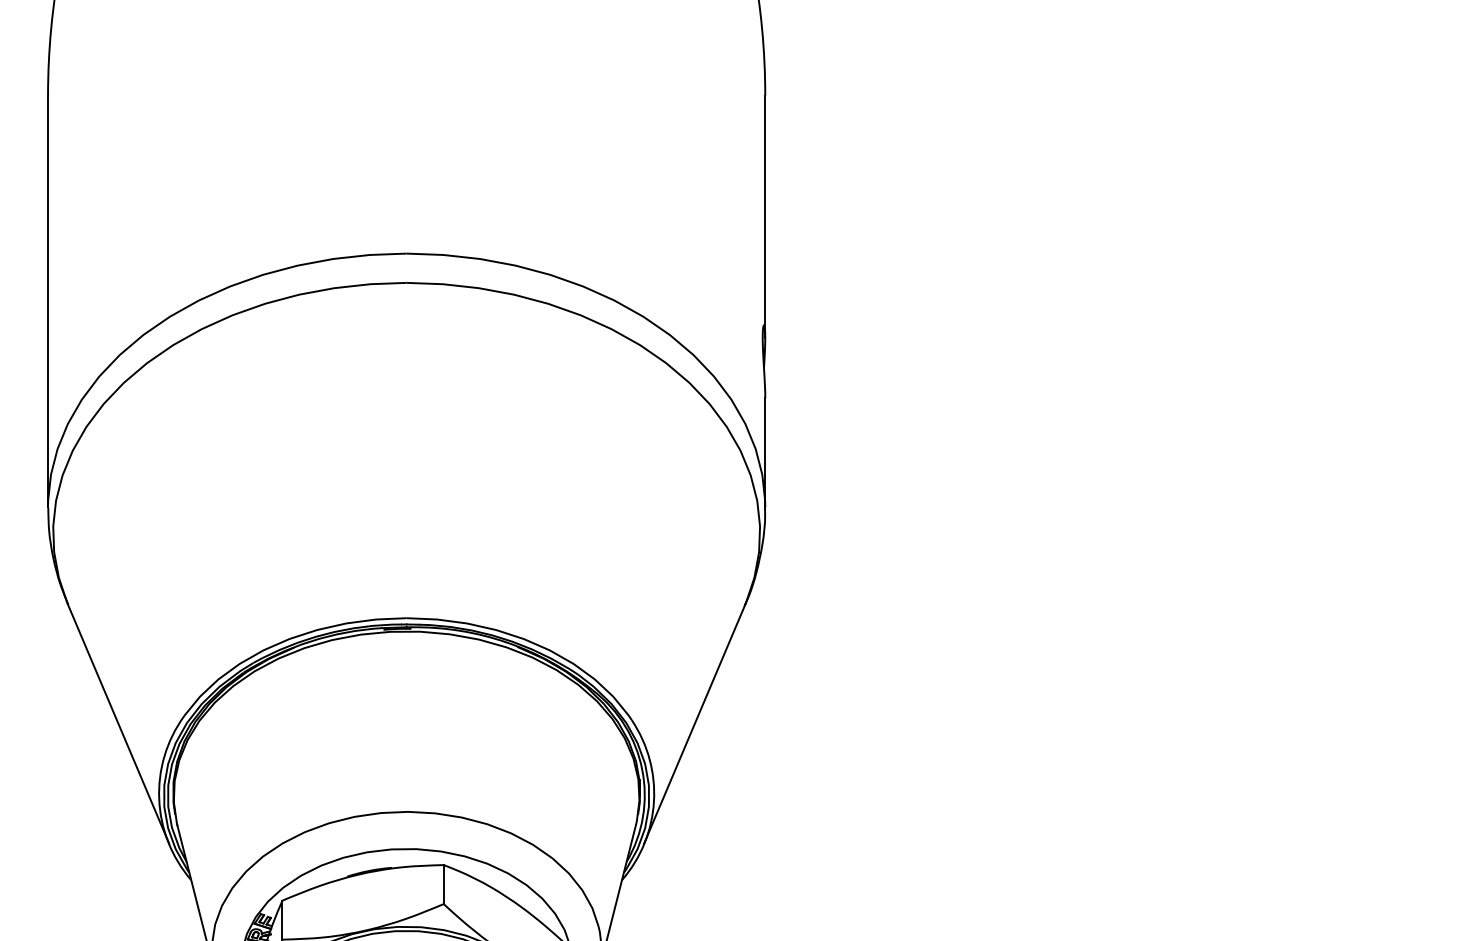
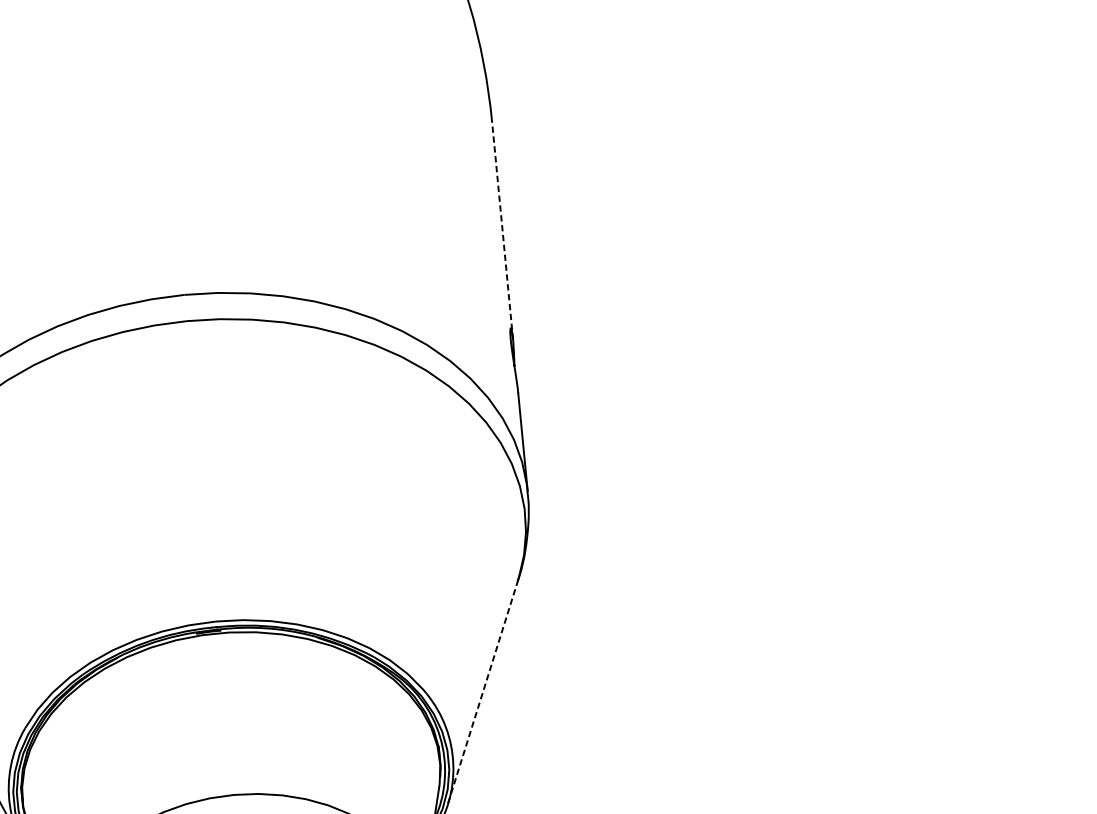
line: (765, 216) -> (502, 230), solid -> dashed
line: (694, 724) -> (483, 691), solid -> dashed

